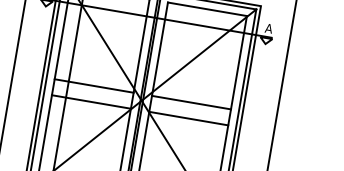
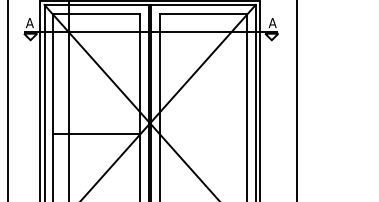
line: (93, 86) -> (96, 116), removed
line: (191, 102) -> (203, 116), removed
line: (188, 118) -> (203, 133), removed

